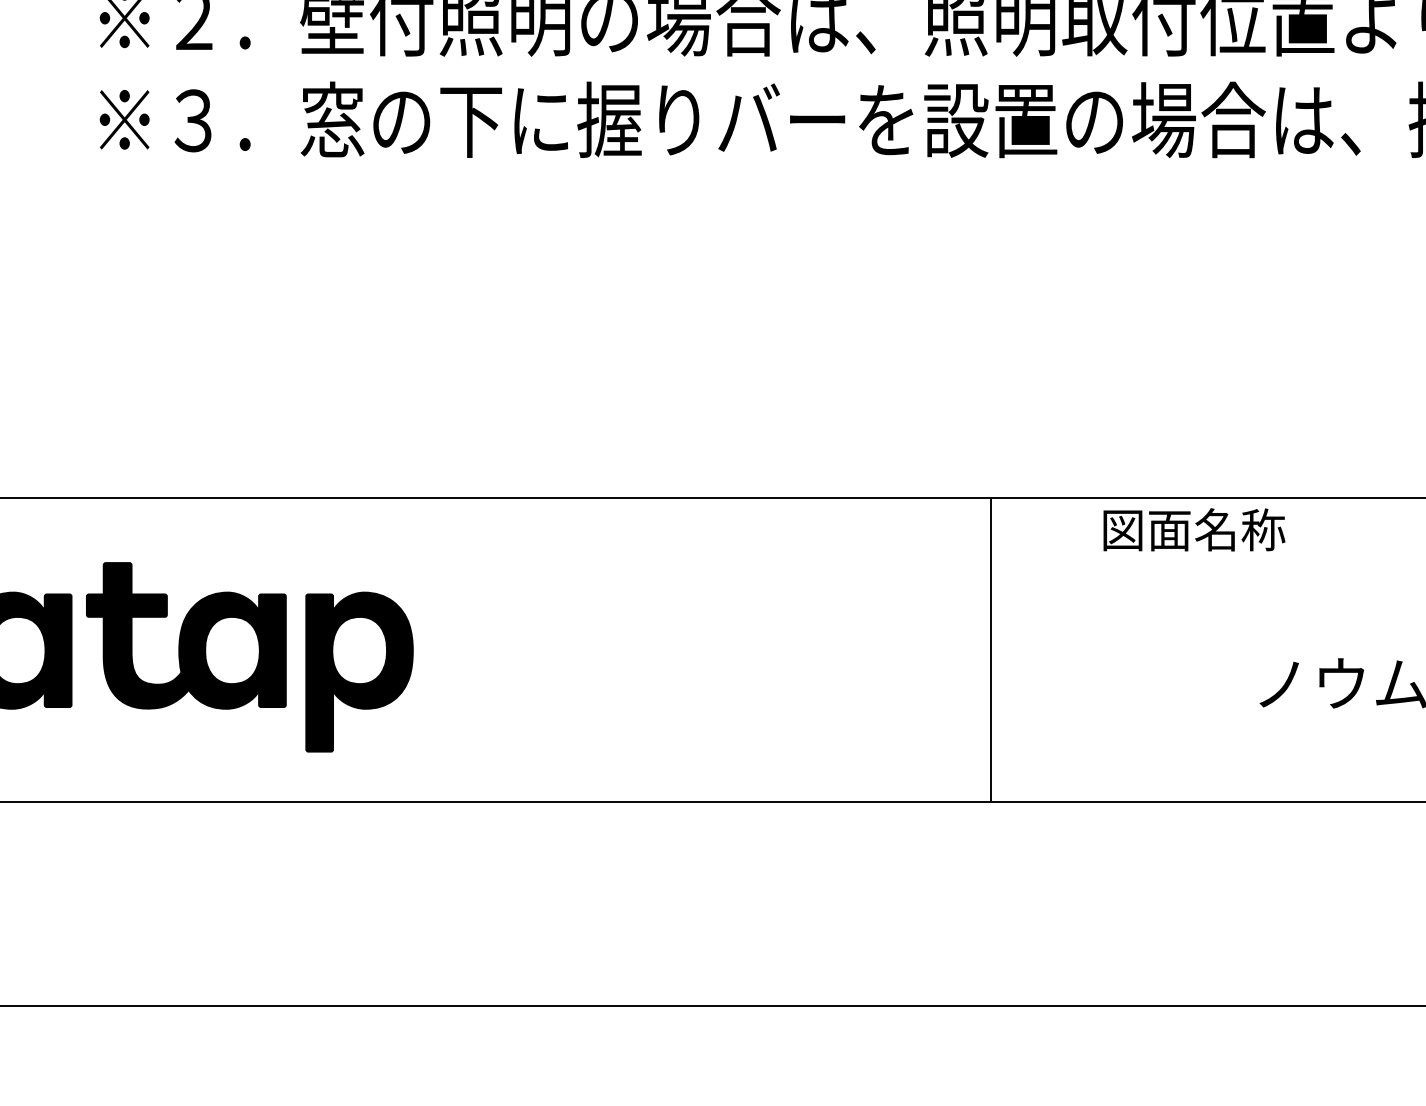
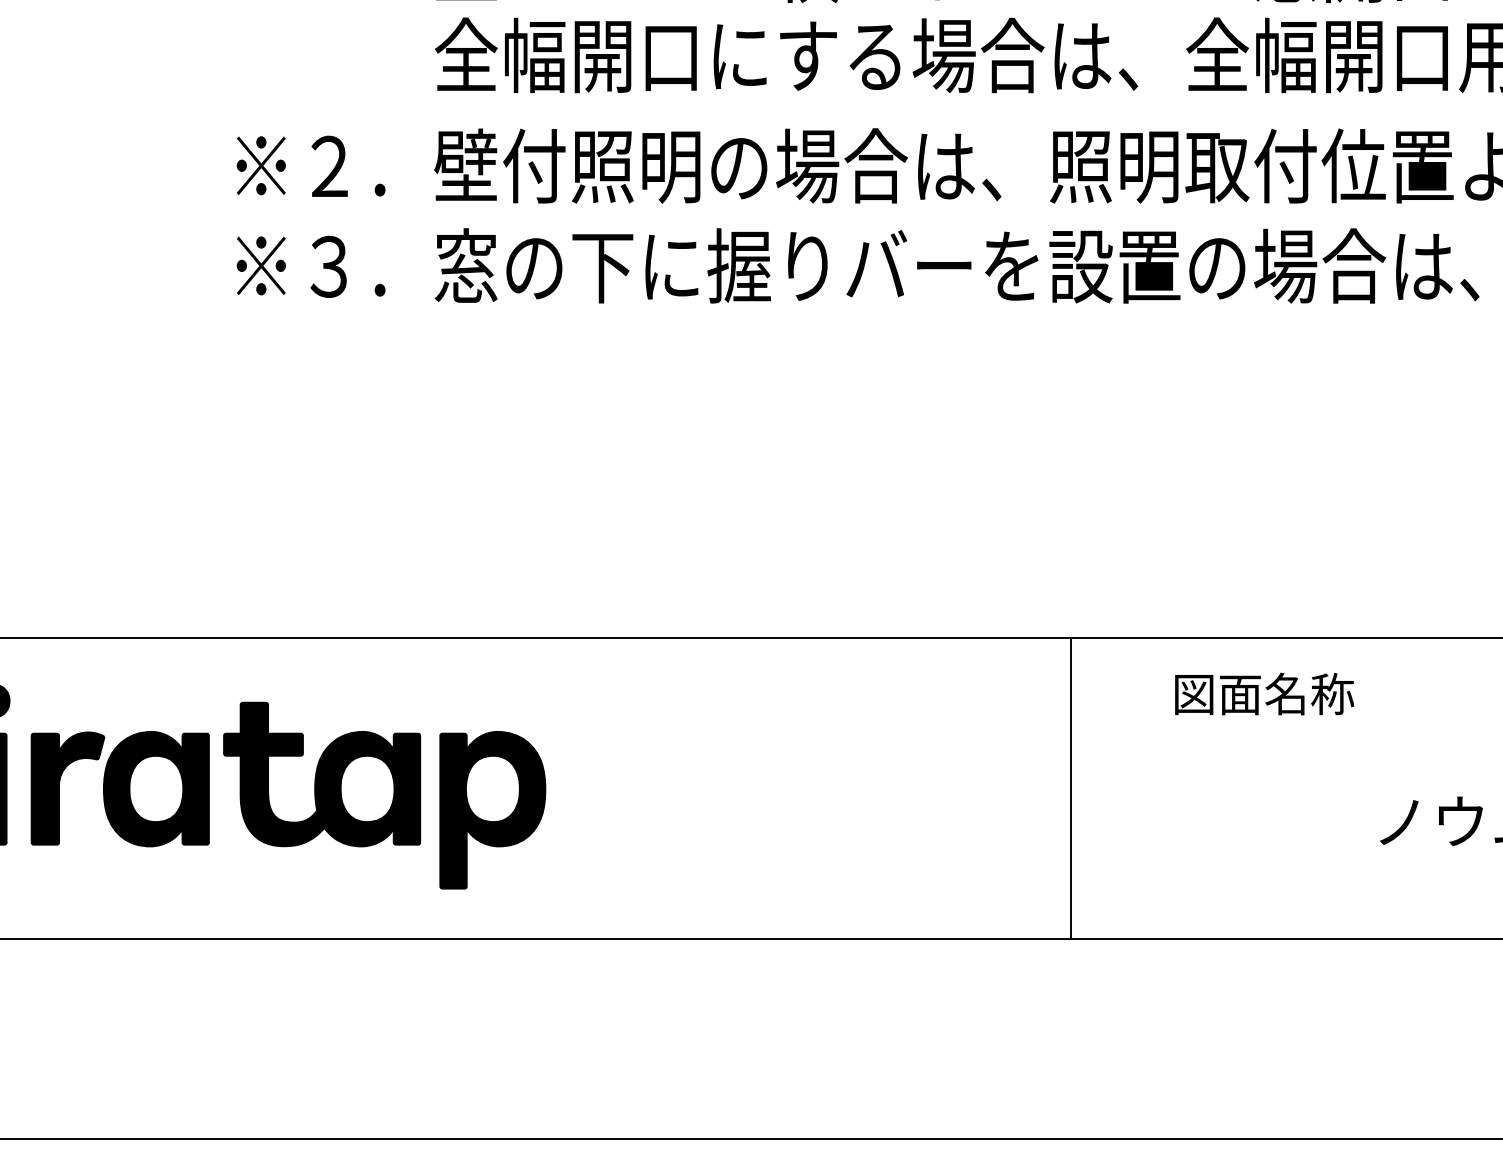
text: (1194, 529) -> (1264, 693), moved
line: (990, 650) -> (1070, 788), moved

